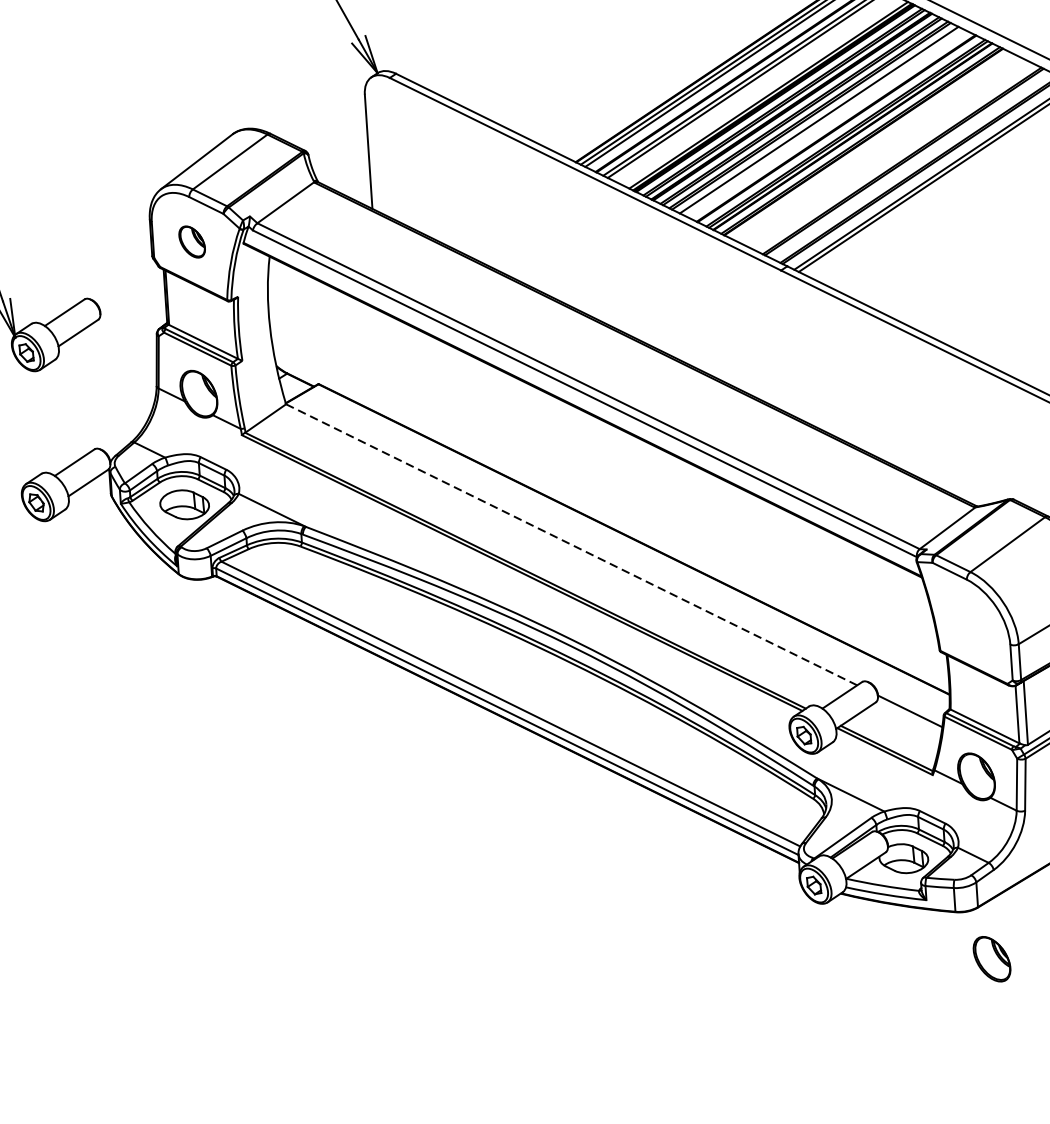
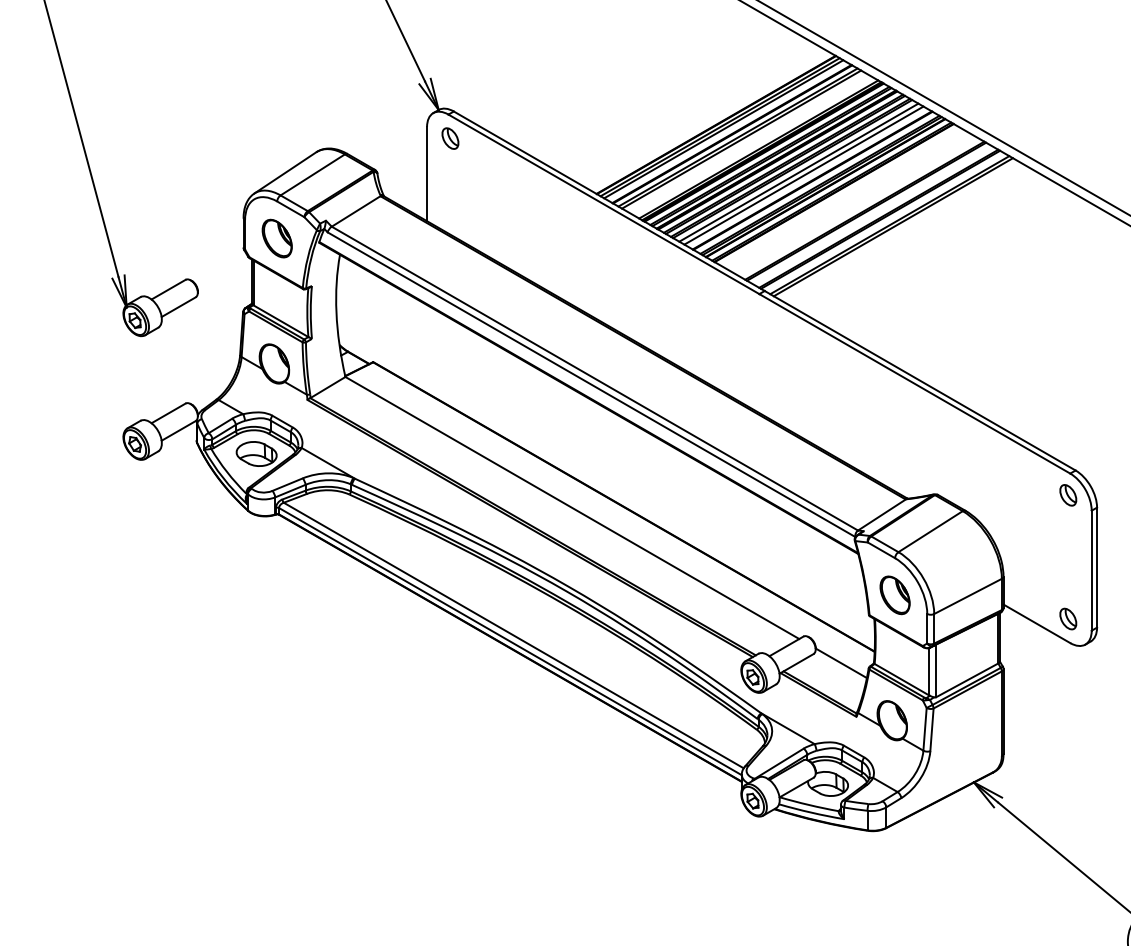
part: (394, 106) -> (450, 138), added
line: (825, 123) -> (803, 175), added
part: (191, 241) -> (276, 238), size x1.43
line: (570, 544) -> (571, 507), dashed -> solid
part: (991, 959) -> (894, 595), moved

